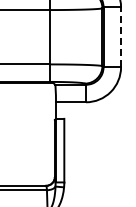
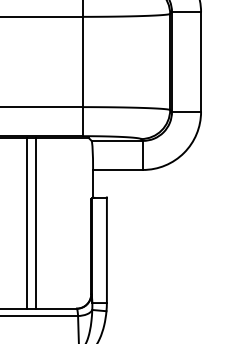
line: (121, 36) -> (201, 60), dashed -> solid
line: (16, 133) -> (27, 221), added
line: (21, 133) -> (35, 221), added

